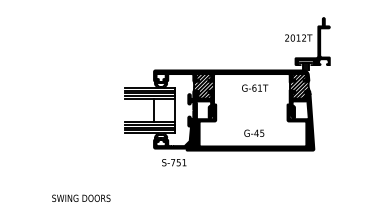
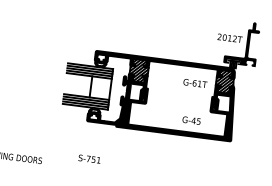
text: (255, 87) -> (195, 82), moved
text: (254, 132) -> (191, 119), moved
text: (174, 162) -> (89, 159), moved

